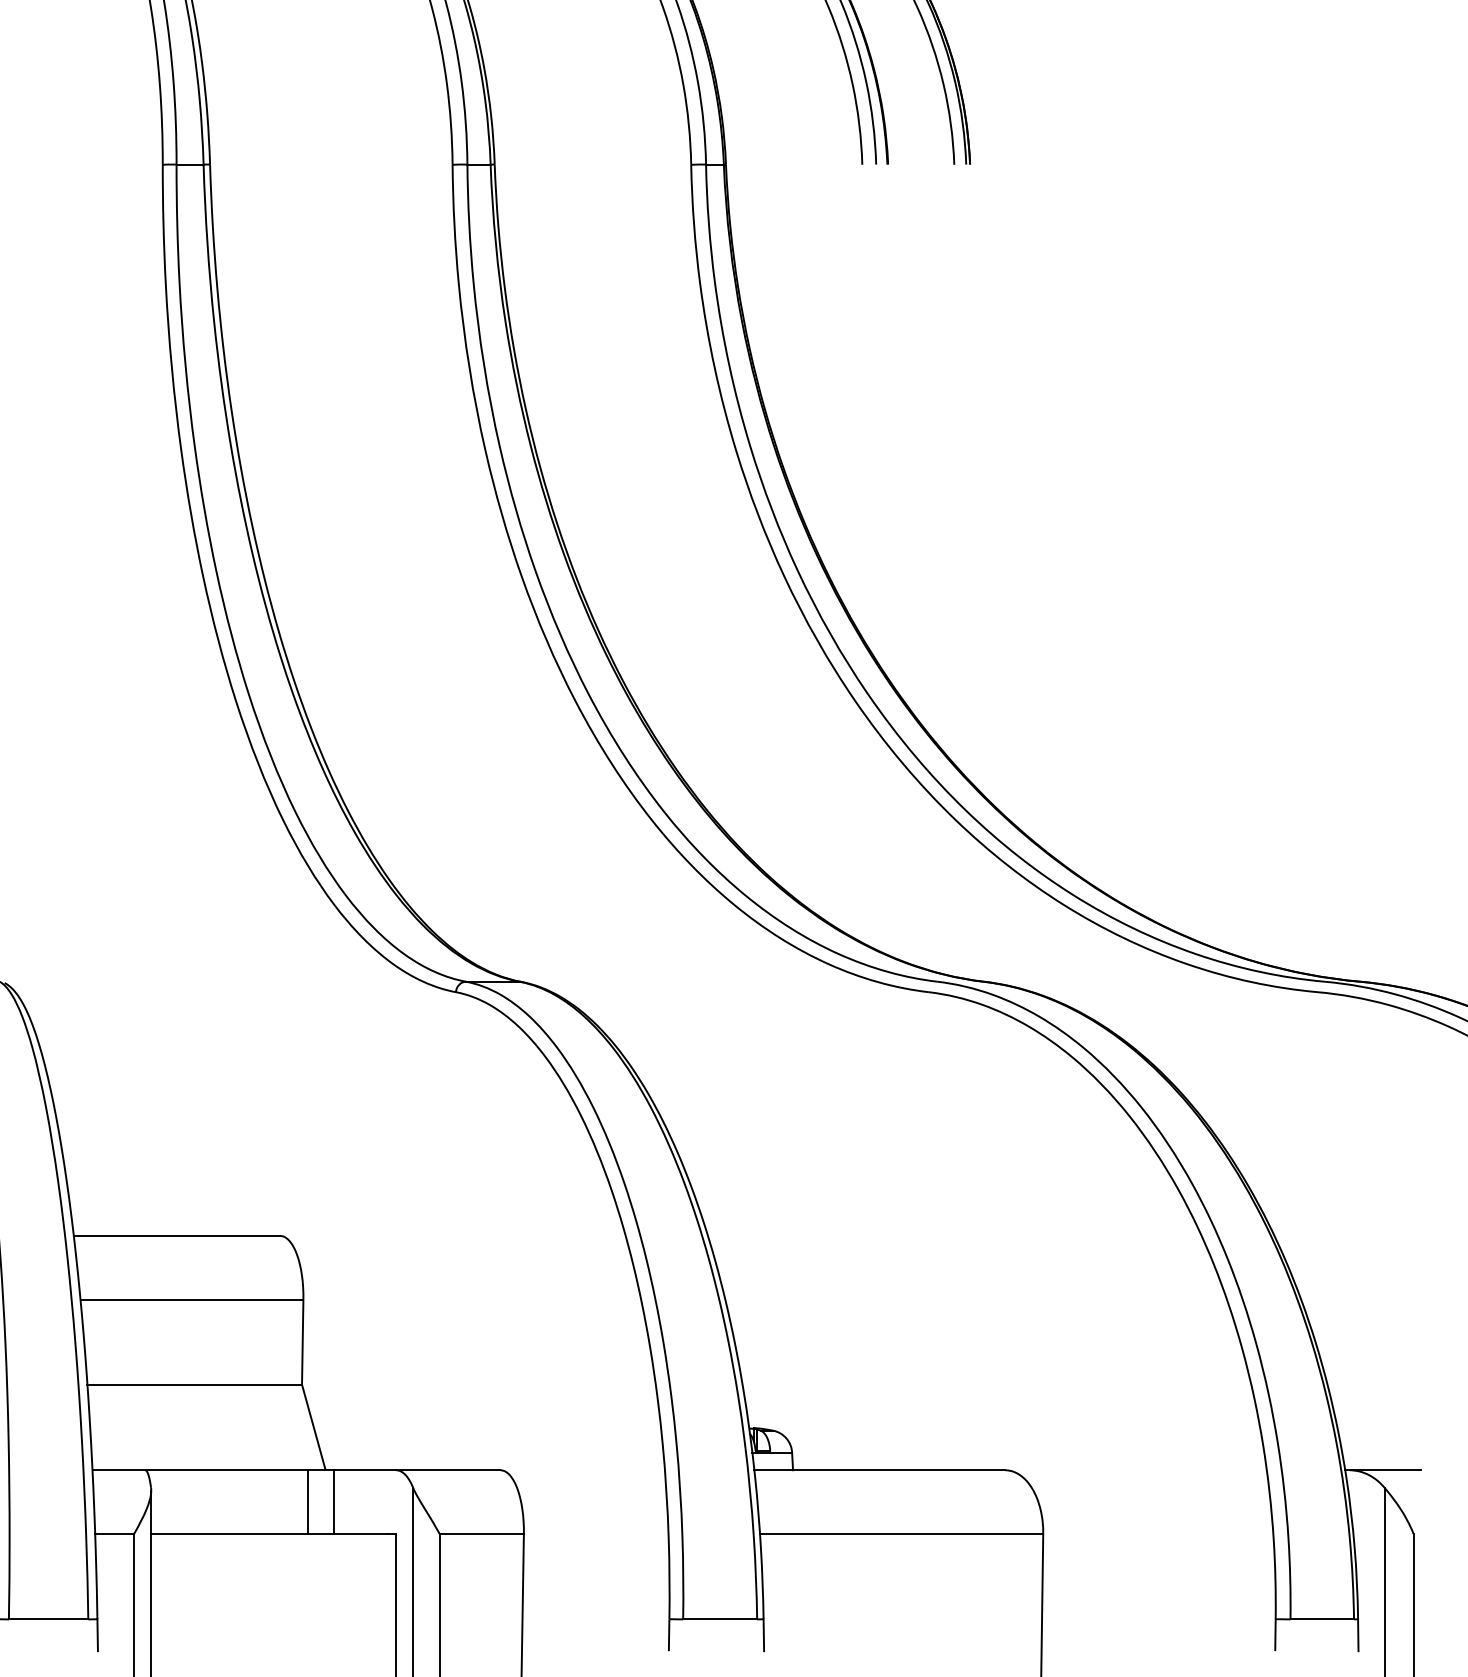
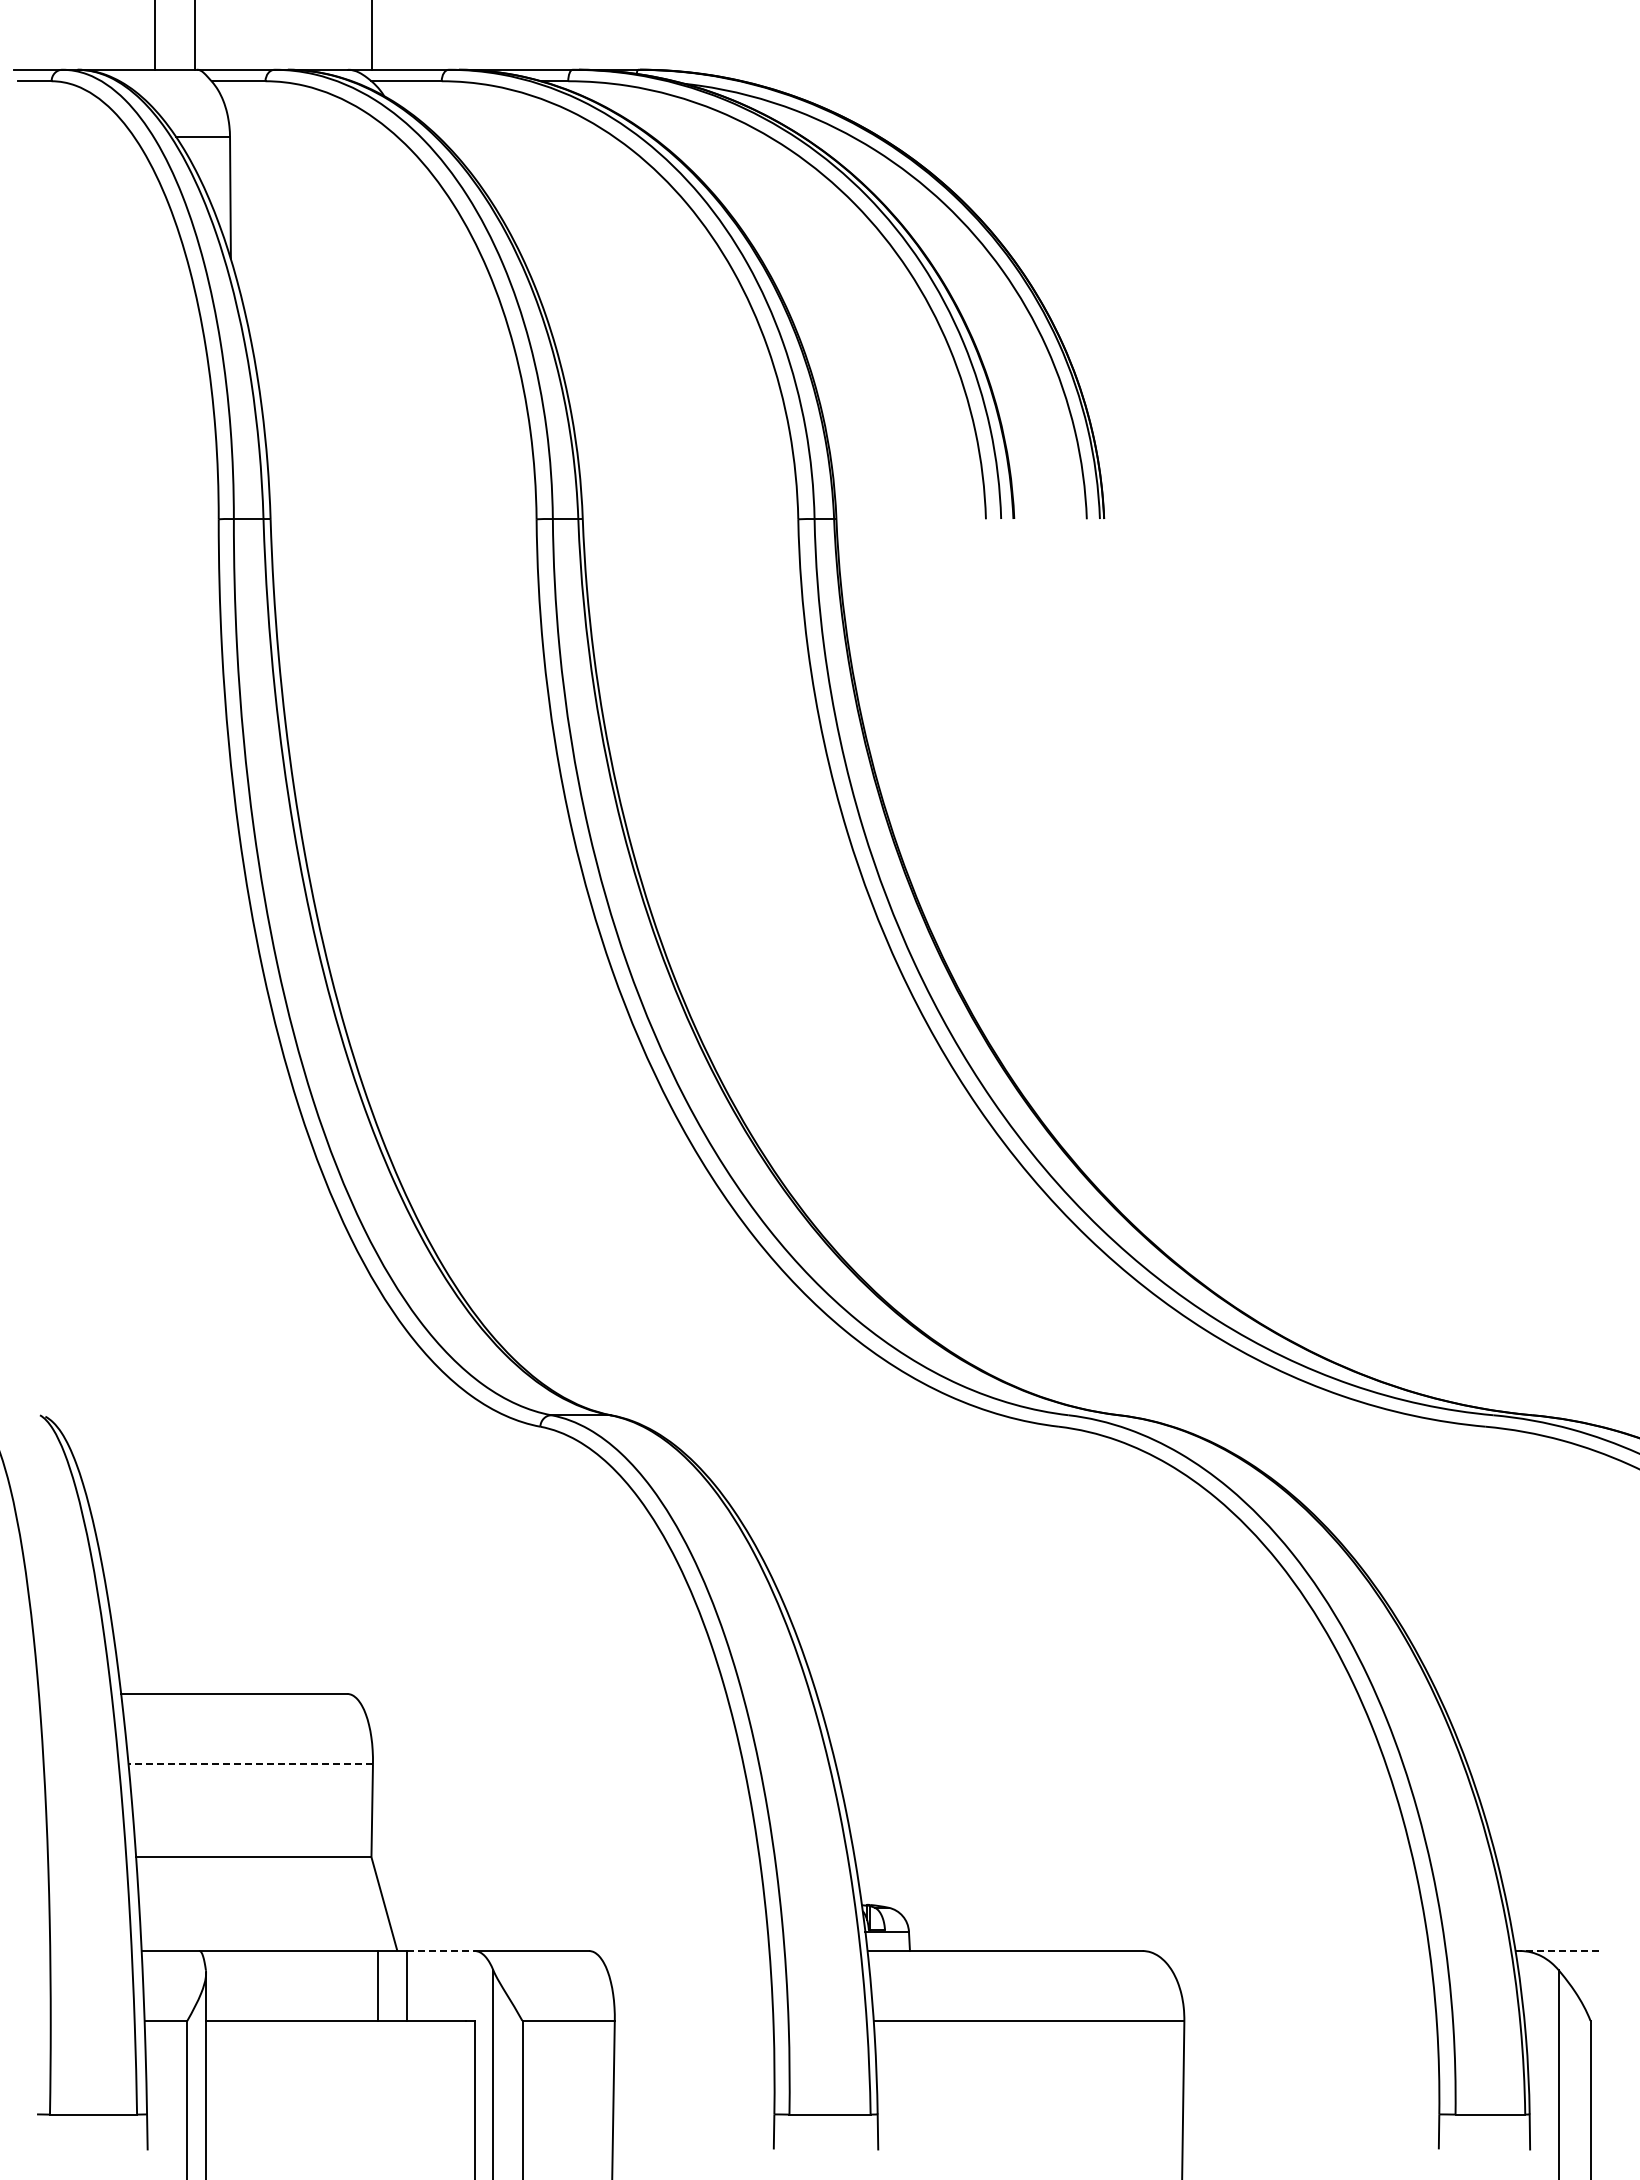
line: (191, 1300) -> (250, 1764), solid -> dashed
line: (365, 1470) -> (441, 1951), solid -> dashed
line: (1385, 1470) -> (1559, 1951), solid -> dashed

